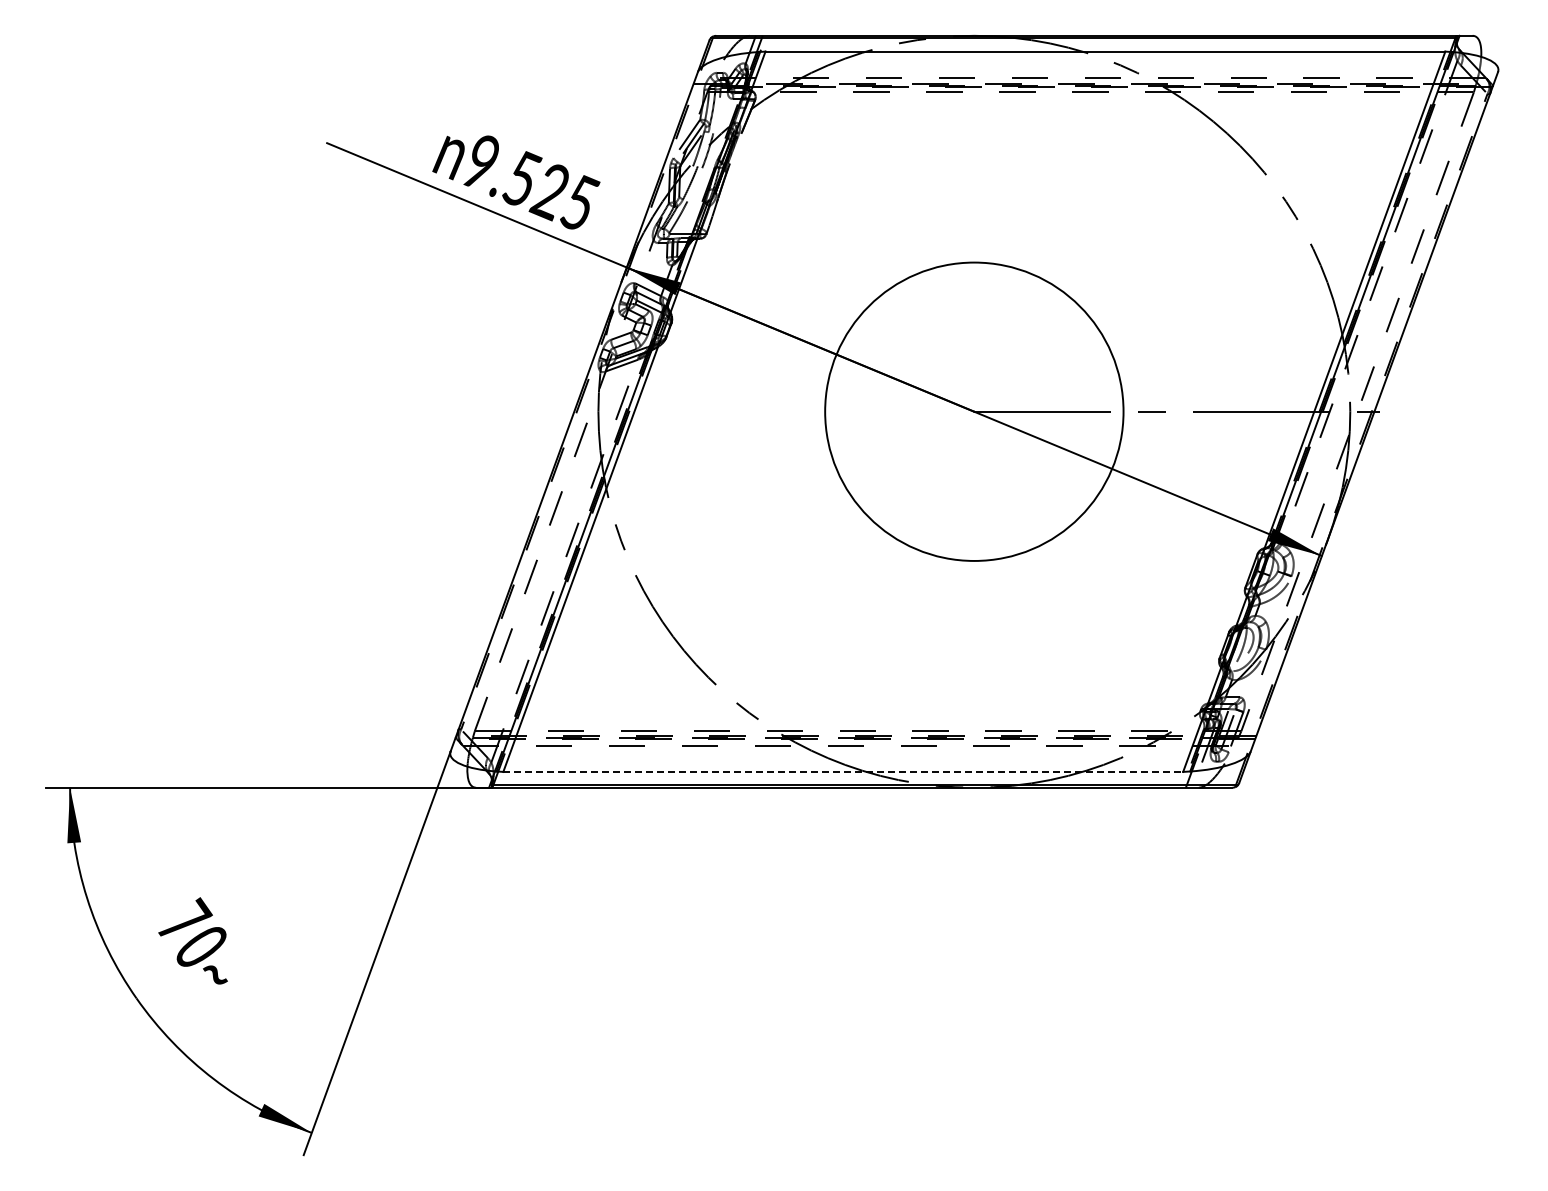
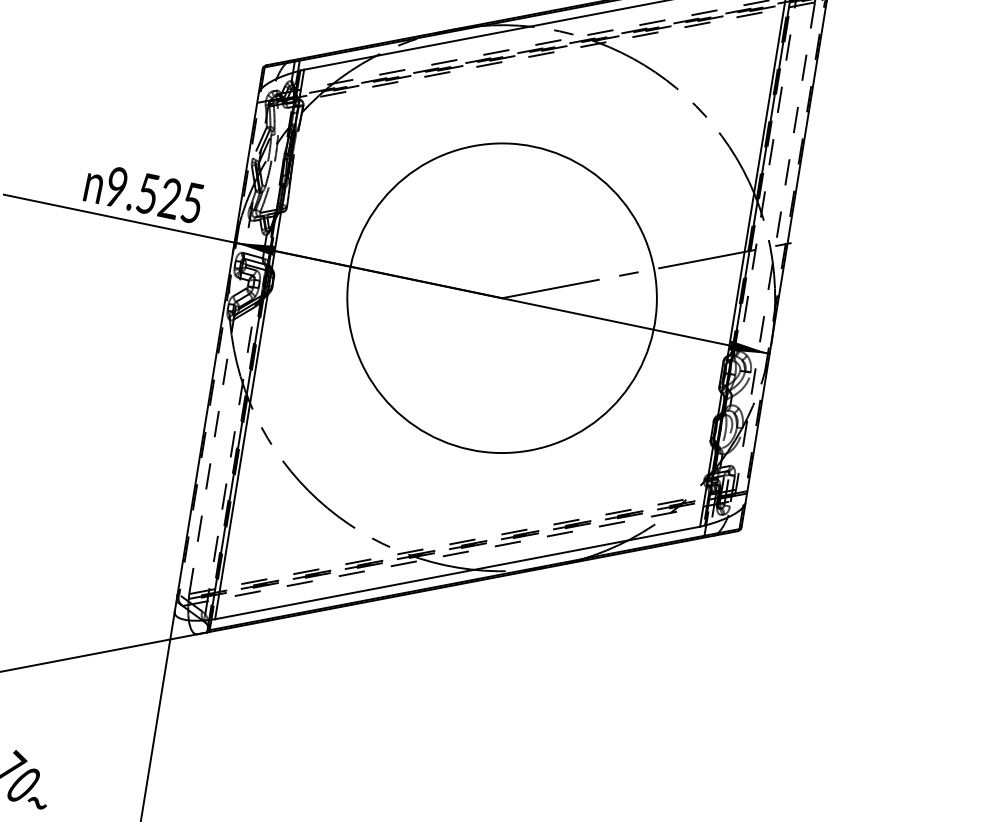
circle: (974, 411) -> (502, 298), size x1.43
line: (843, 771) -> (457, 572), dashed -> solid

